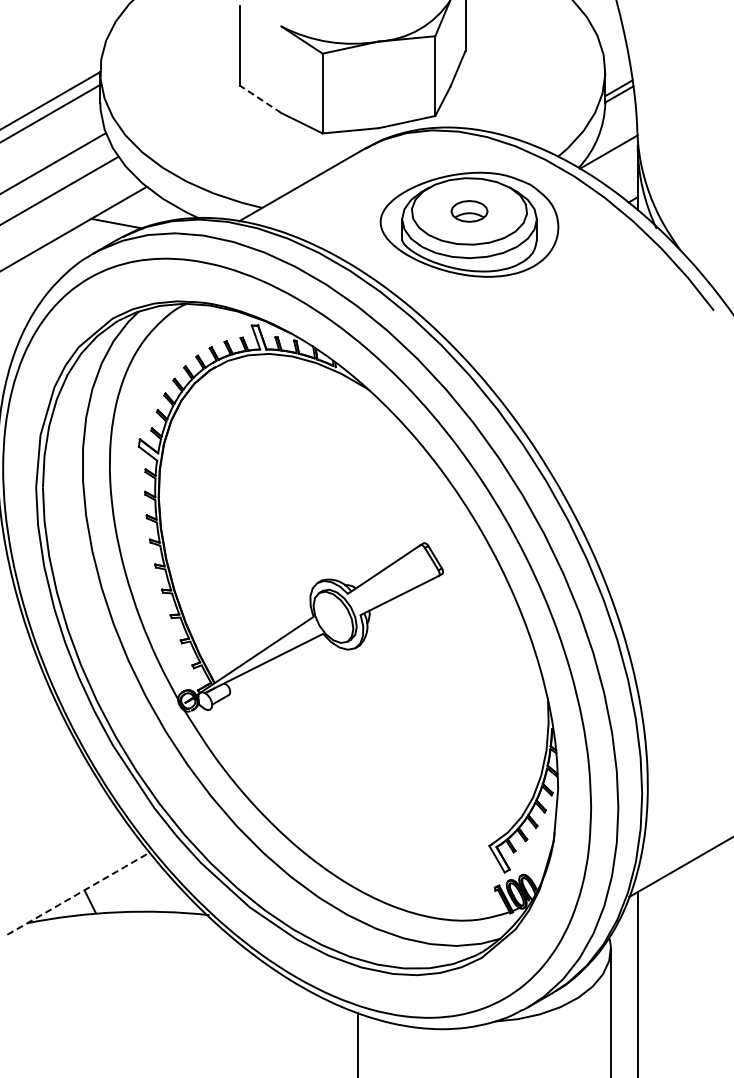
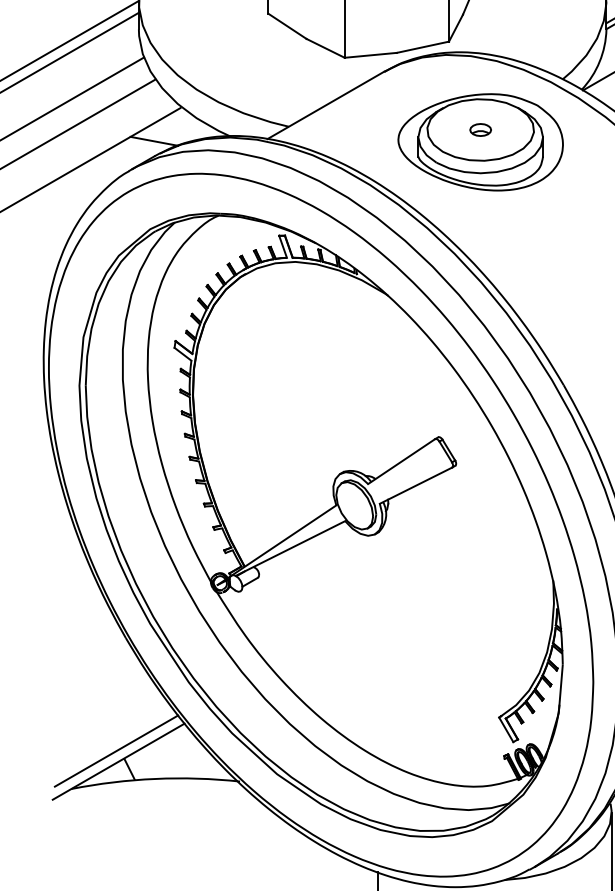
line: (260, 99) -> (287, 26), dashed -> solid
part: (469, 211) -> (480, 130), size x0.62
line: (75, 881) -> (115, 750), added
line: (78, 893) -> (118, 761), dashed -> solid

